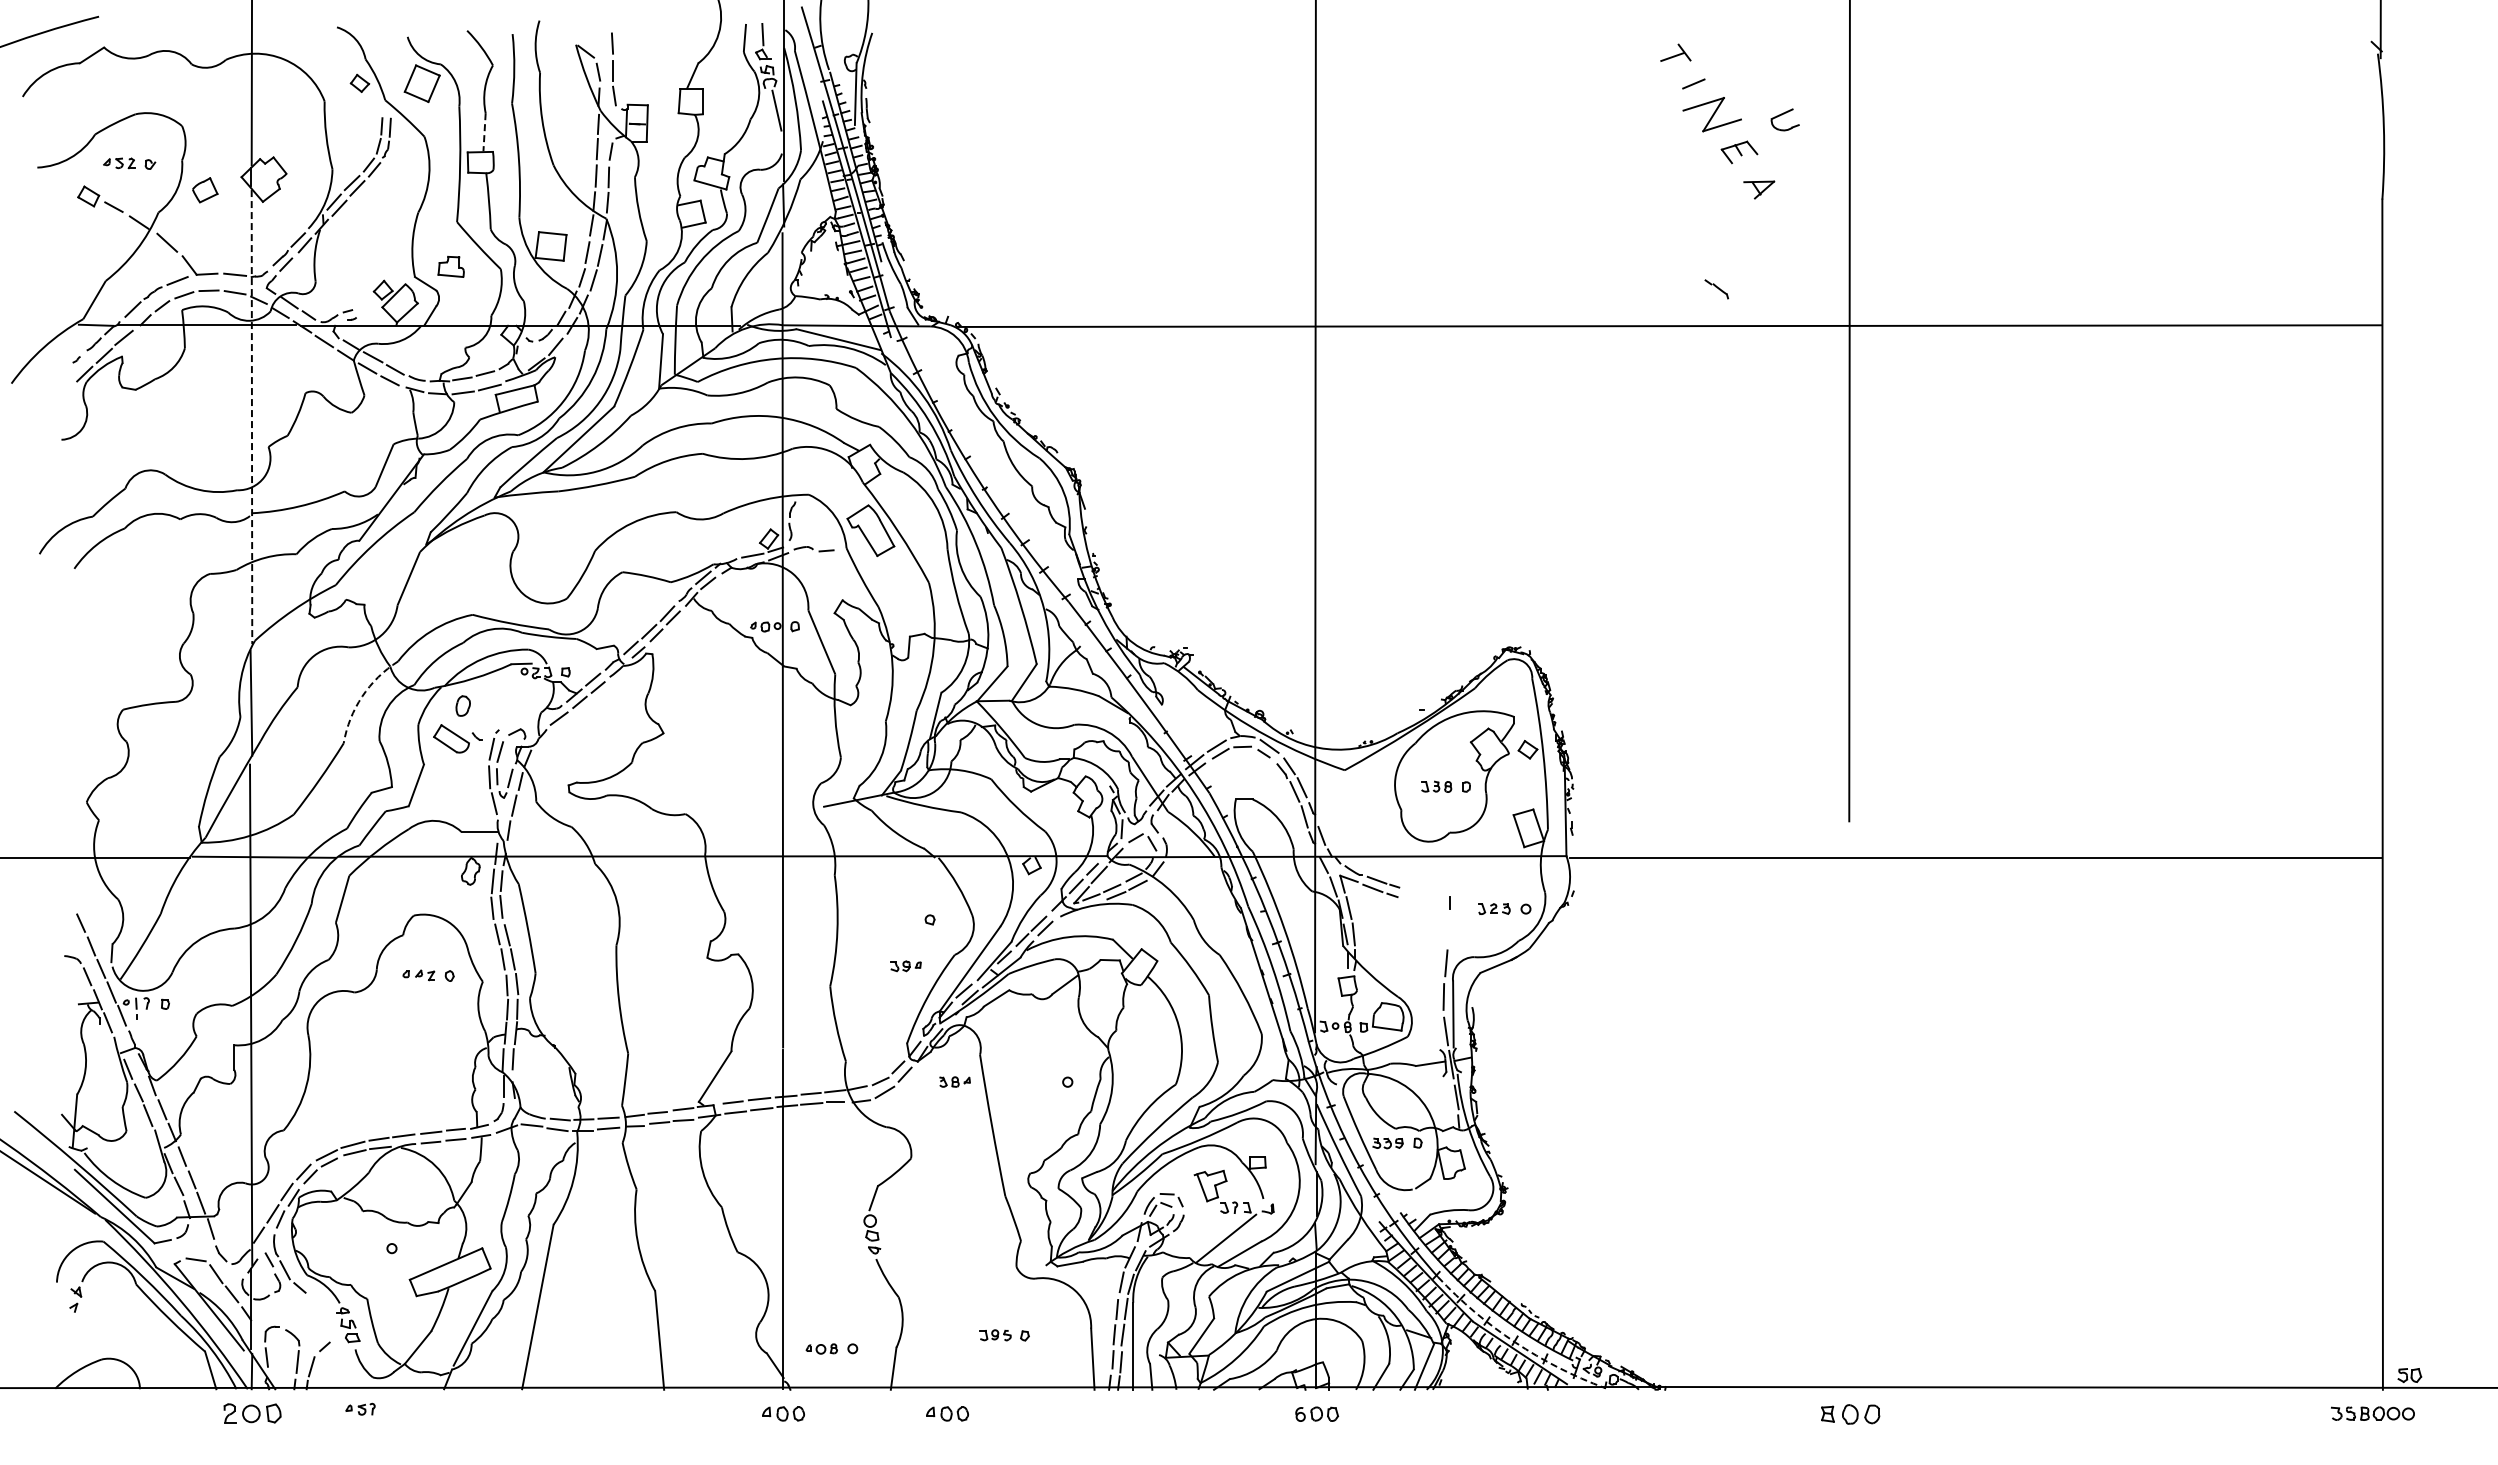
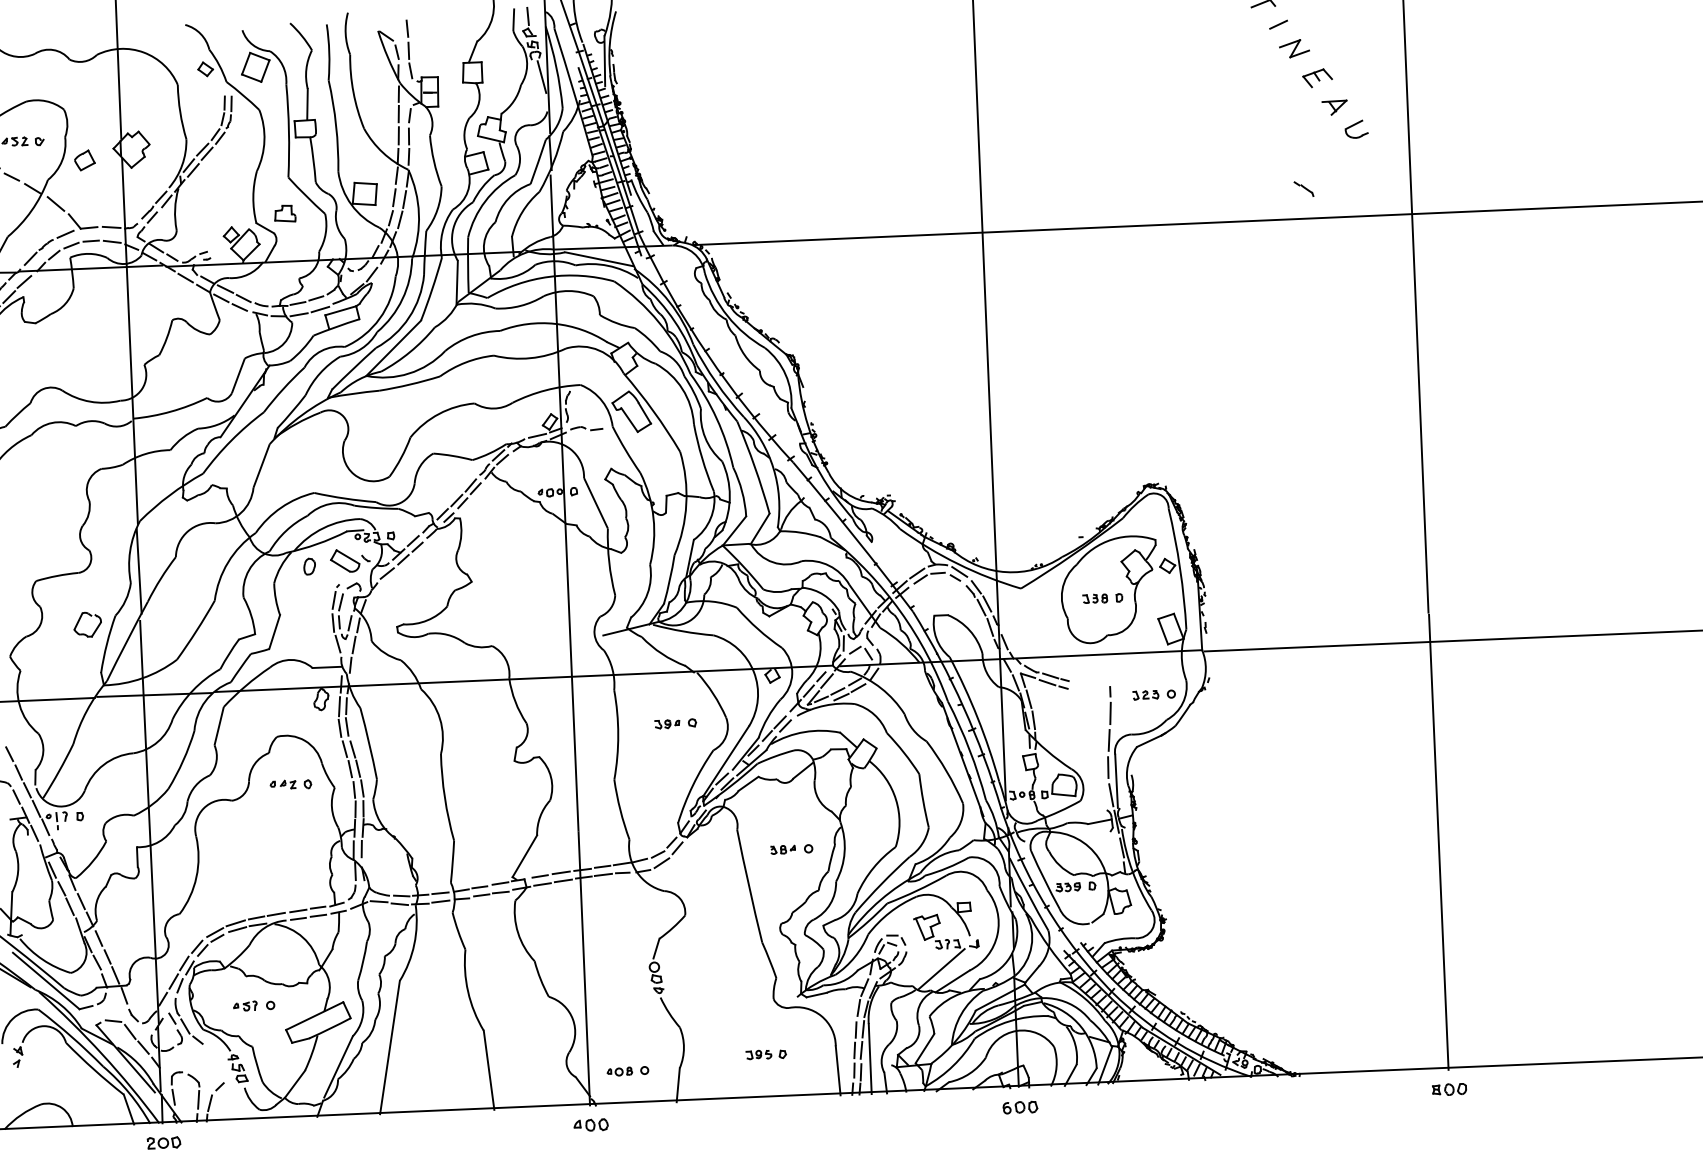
part: (1712, 114) -> (1294, 48), size x0.62
part: (1784, 119) -> (1356, 129), moved
line: (484, 132) -> (307, 104), dashed -> solid
line: (251, 417) -> (129, 341), dashed -> solid
arc: (362, 696) -> (228, 562), dashed -> solid
part: (457, 738) -> (349, 560), moved
part: (174, 762) -> (79, 621), added
line: (1449, 929) -> (1110, 713), added
part: (905, 966) -> (667, 724), moved
part: (954, 1081) -> (782, 849), moved
line: (1849, 1106) -> (1438, 842), added
arc: (1515, 1342) -> (1177, 1043), dashed -> solid
part: (360, 1408) -> (245, 1005), moved
part: (252, 1413) -> (164, 1142), size x0.71
part: (947, 1413) -> (723, 1119), removed
part: (1850, 1413) -> (1449, 1088), size x0.71

